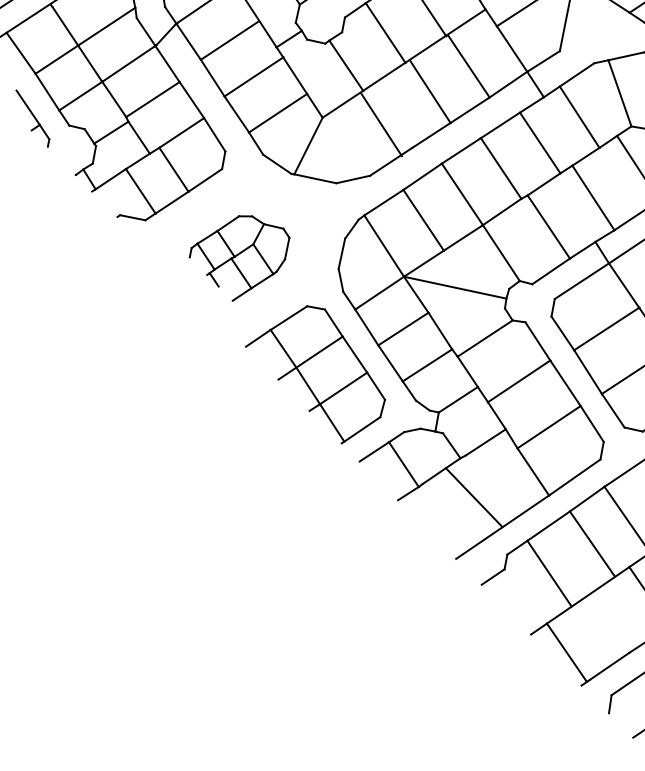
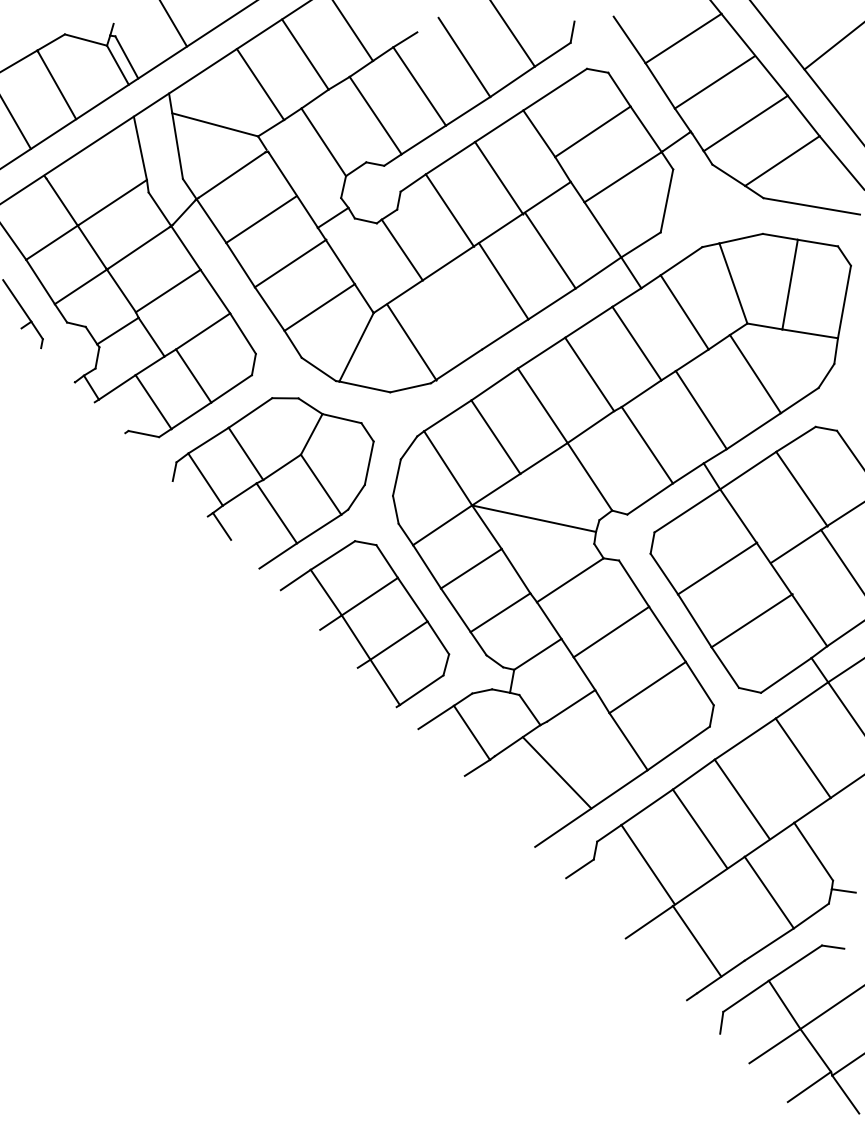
line: (381, 124) -> (411, 342), moved
part: (239, 258) -> (272, 483), size x1.67
line: (566, 651) -> (696, 940), moved

